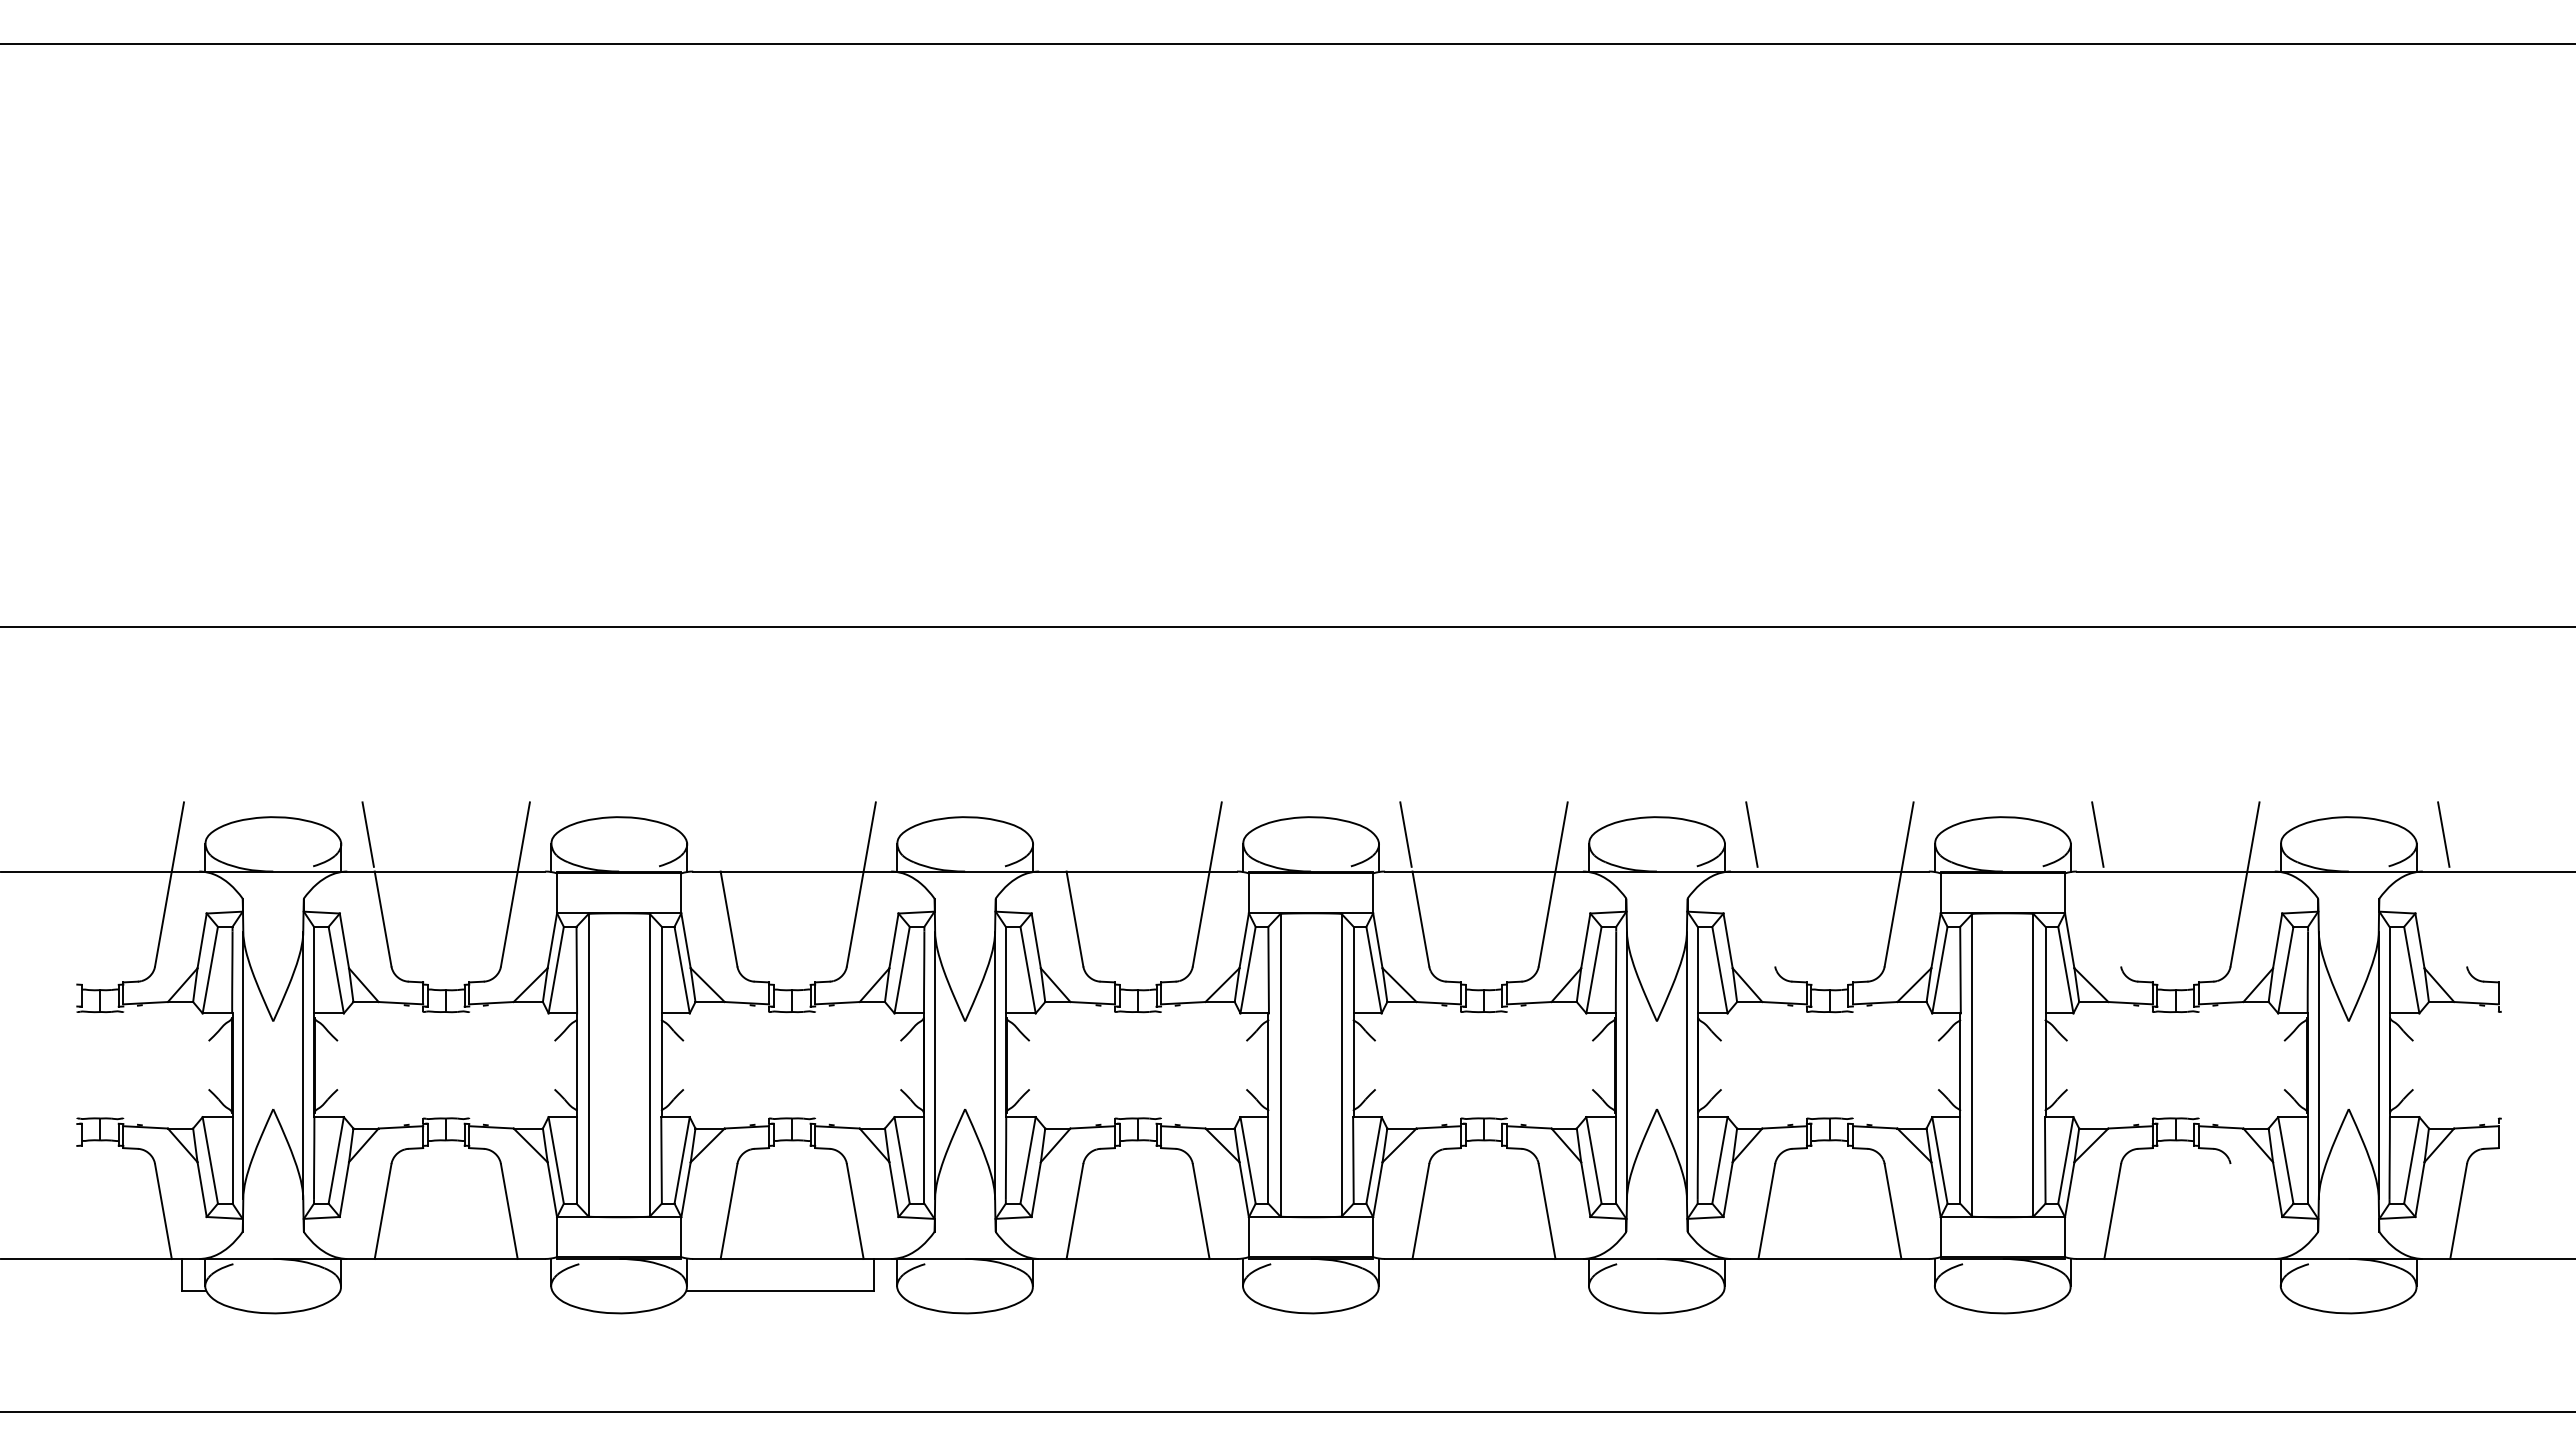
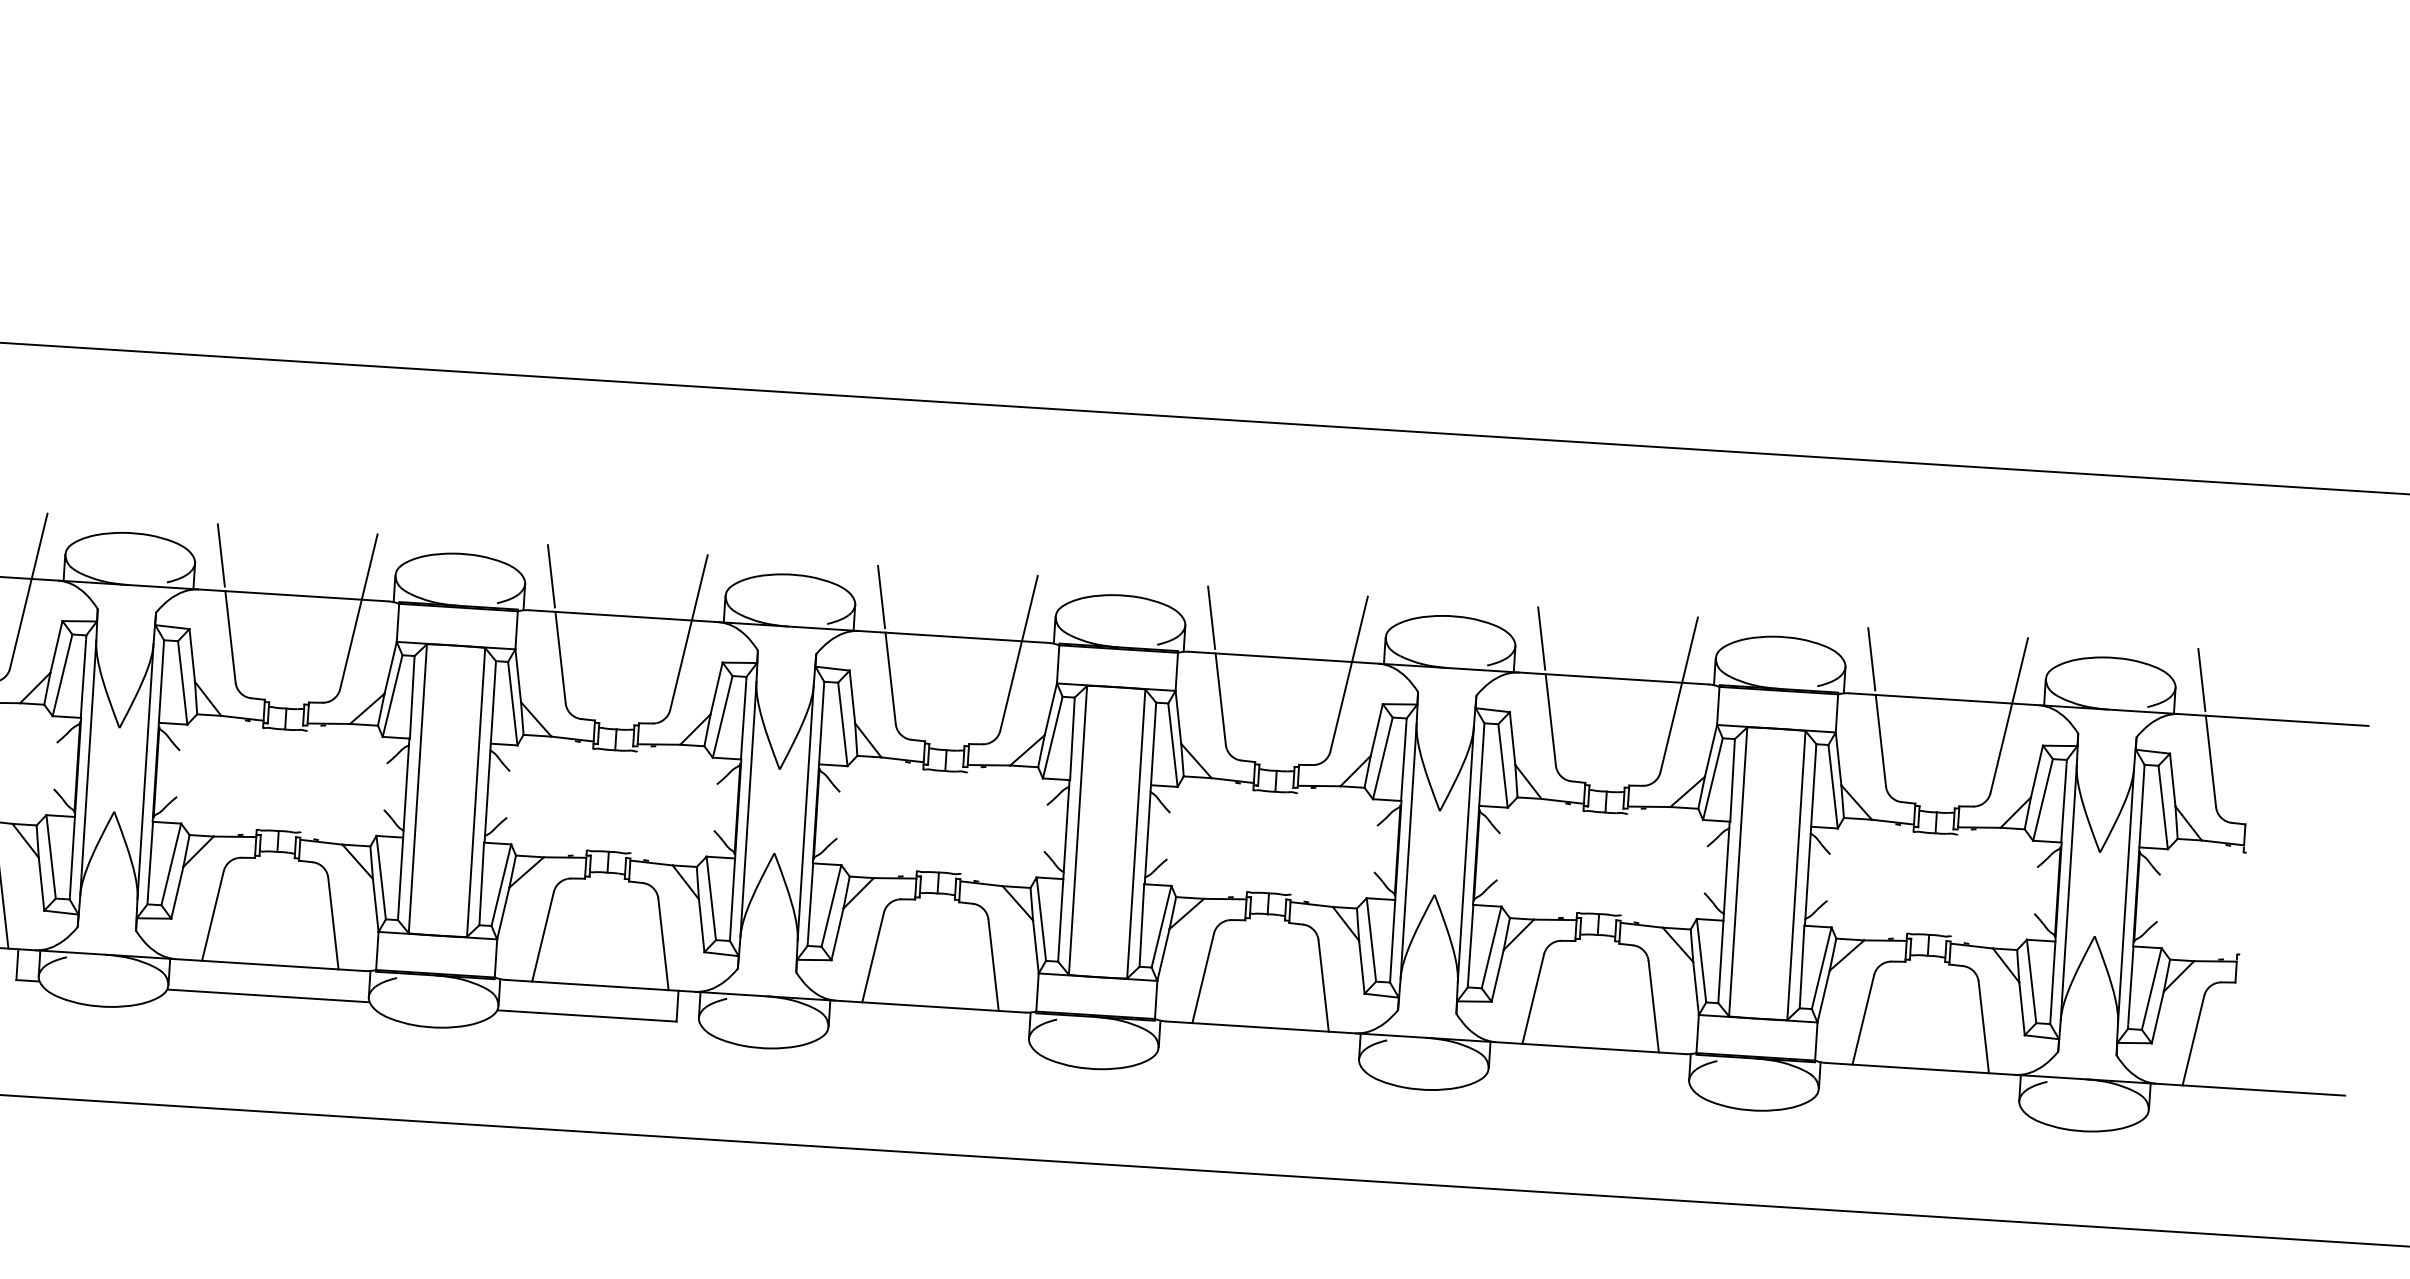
line: (713, 834) -> (550, 576), added
line: (1059, 834) -> (880, 596), added
line: (1766, 918) -> (1550, 719), added
line: (2112, 918) -> (1880, 740), added
line: (2458, 918) -> (2210, 761), added
line: (2238, 1211) -> (1983, 1027), added
line: (446, 1291) -> (268, 996), added

